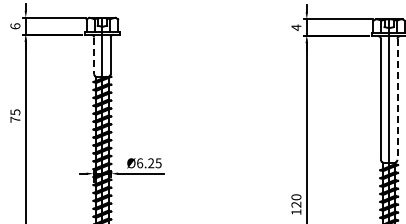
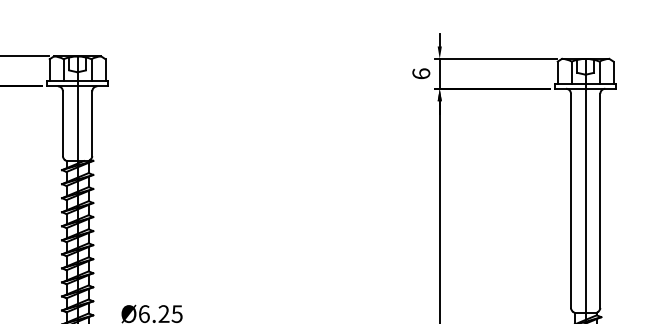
text: (296, 27) -> (421, 73), 4 -> 6
line: (94, 56) -> (63, 124), dashed -> solid
line: (397, 99) -> (600, 201), dashed -> solid

